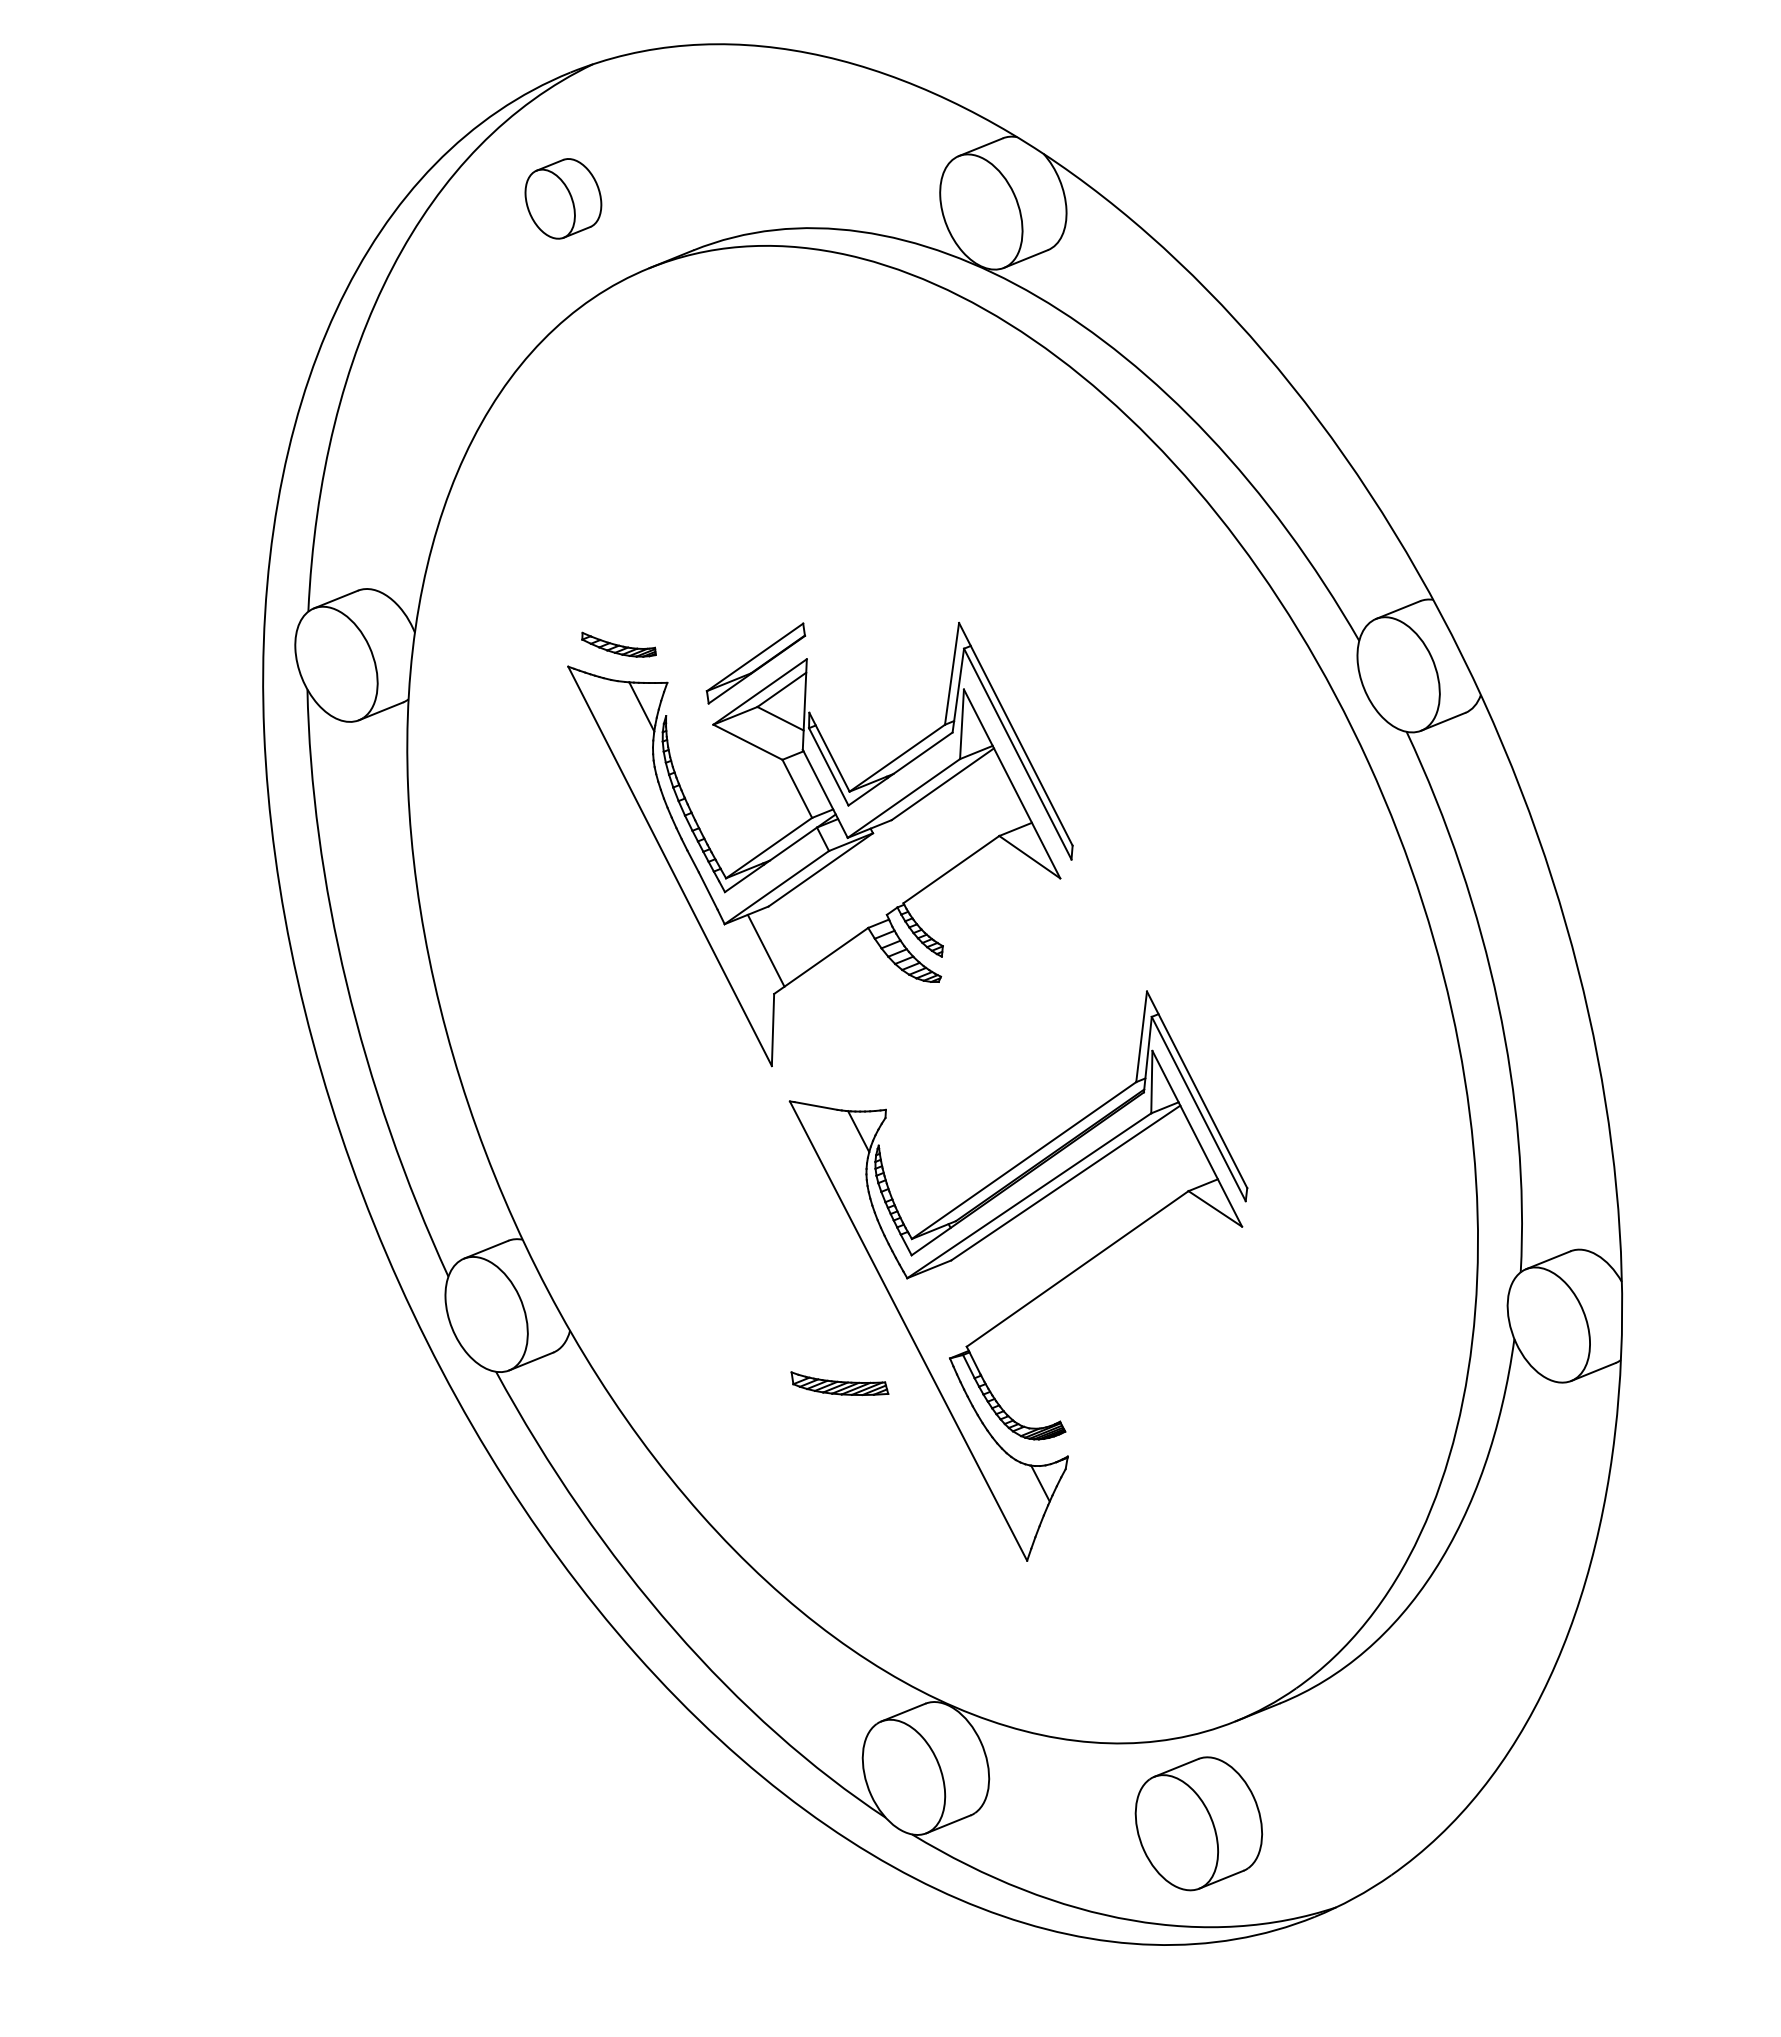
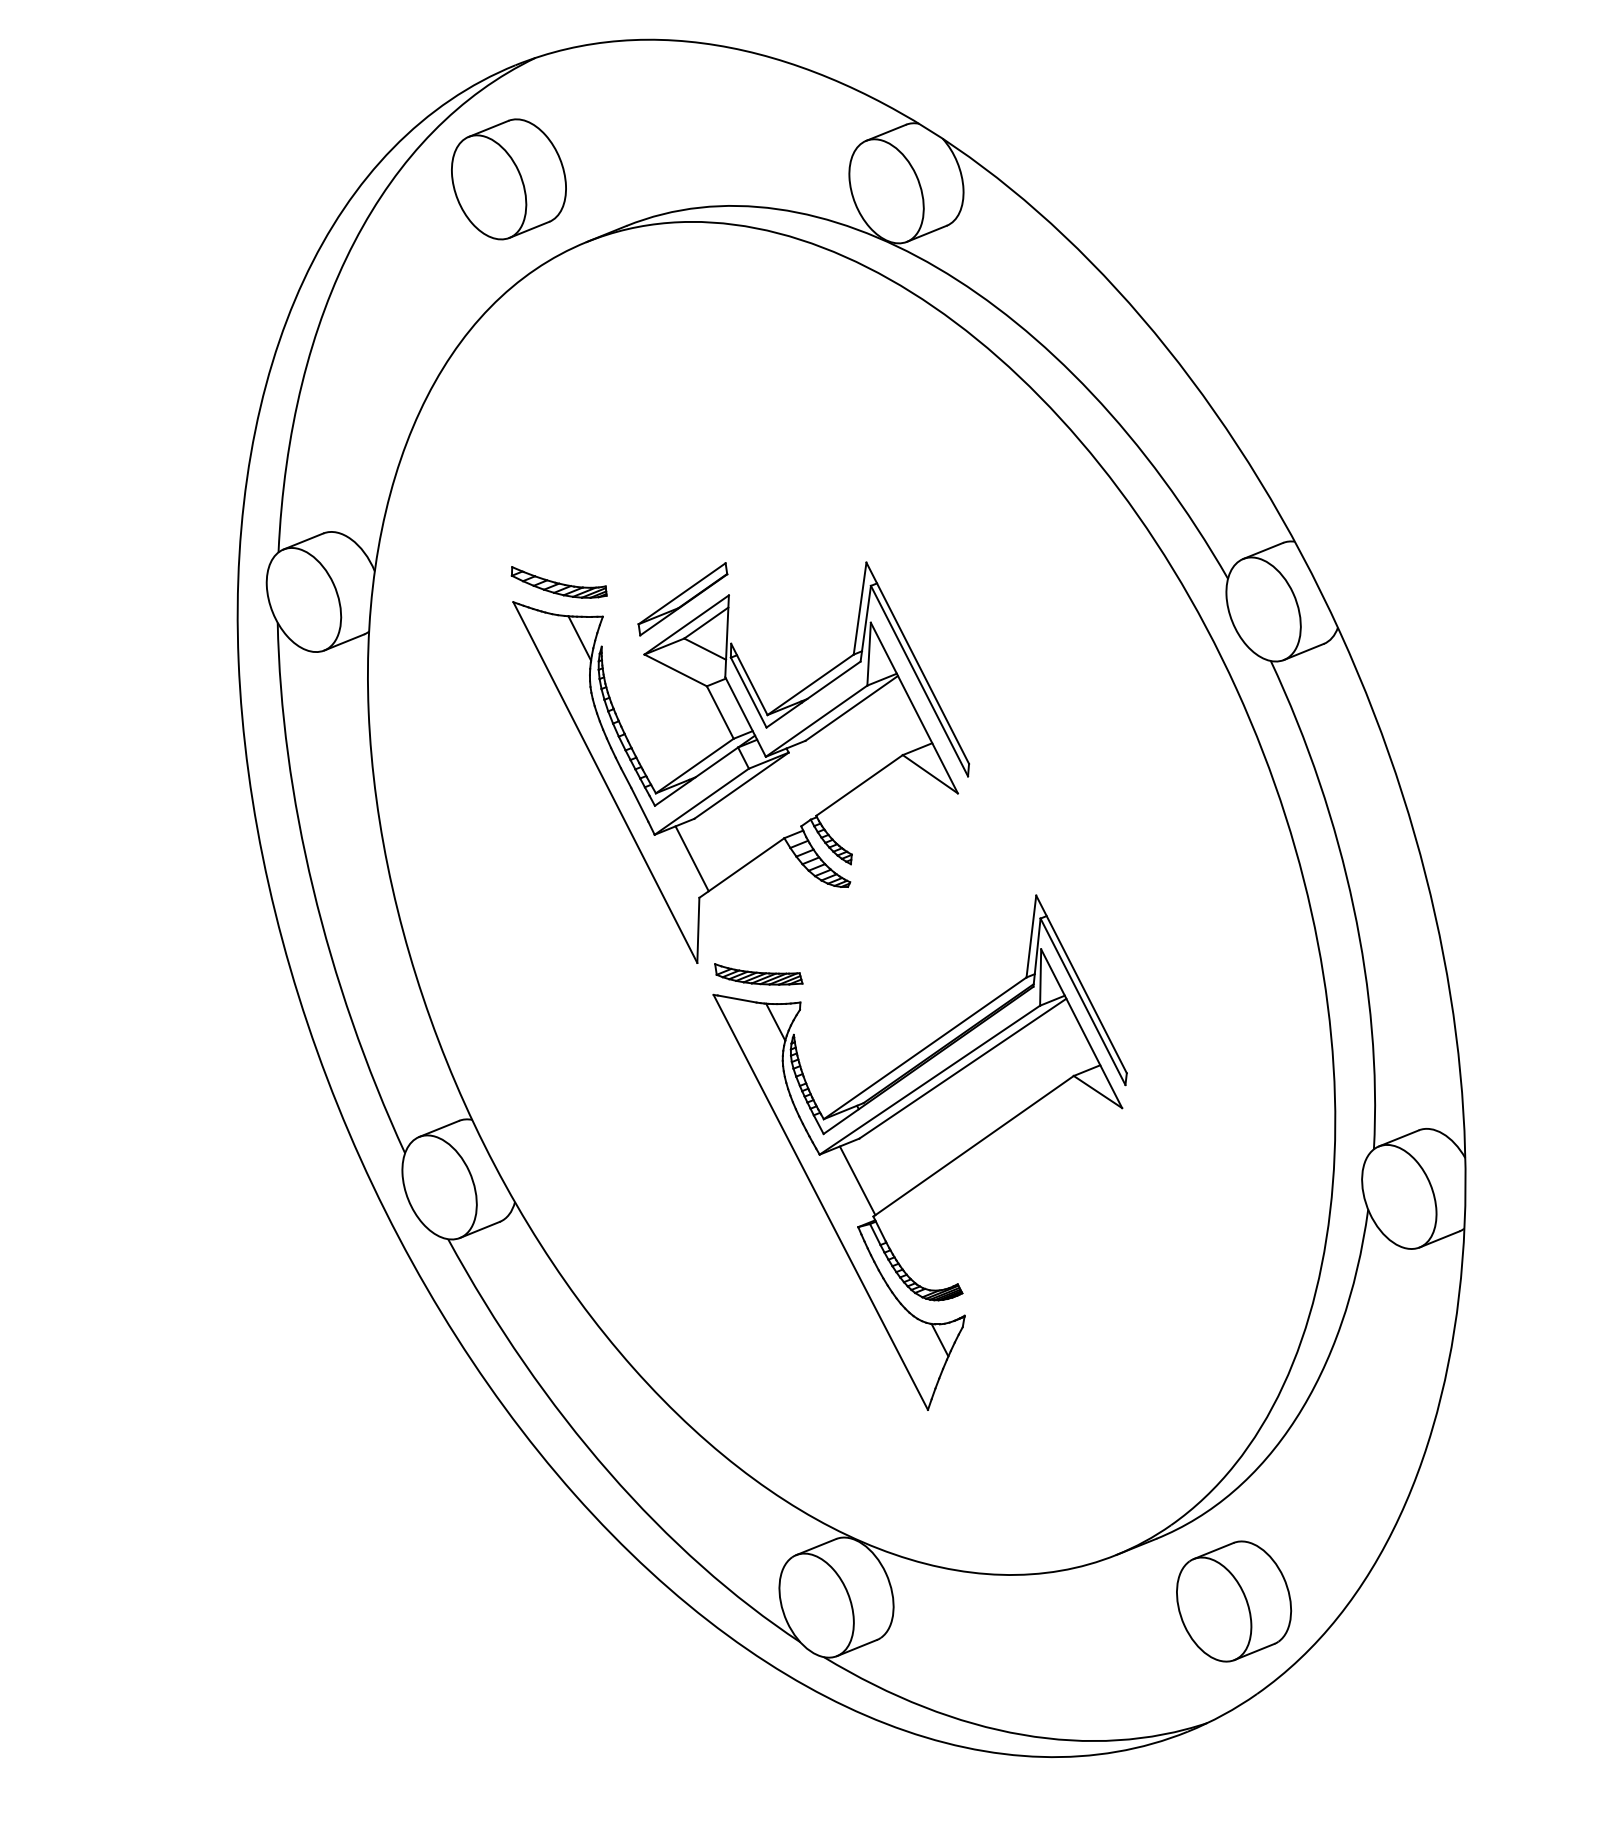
part: (563, 198) -> (509, 179), size x1.67
part: (618, 644) -> (558, 582), size x1.43
line: (948, 1307) -> (856, 1181), added
part: (839, 1383) -> (758, 974), moved
part: (1198, 1823) -> (1233, 1601), moved

